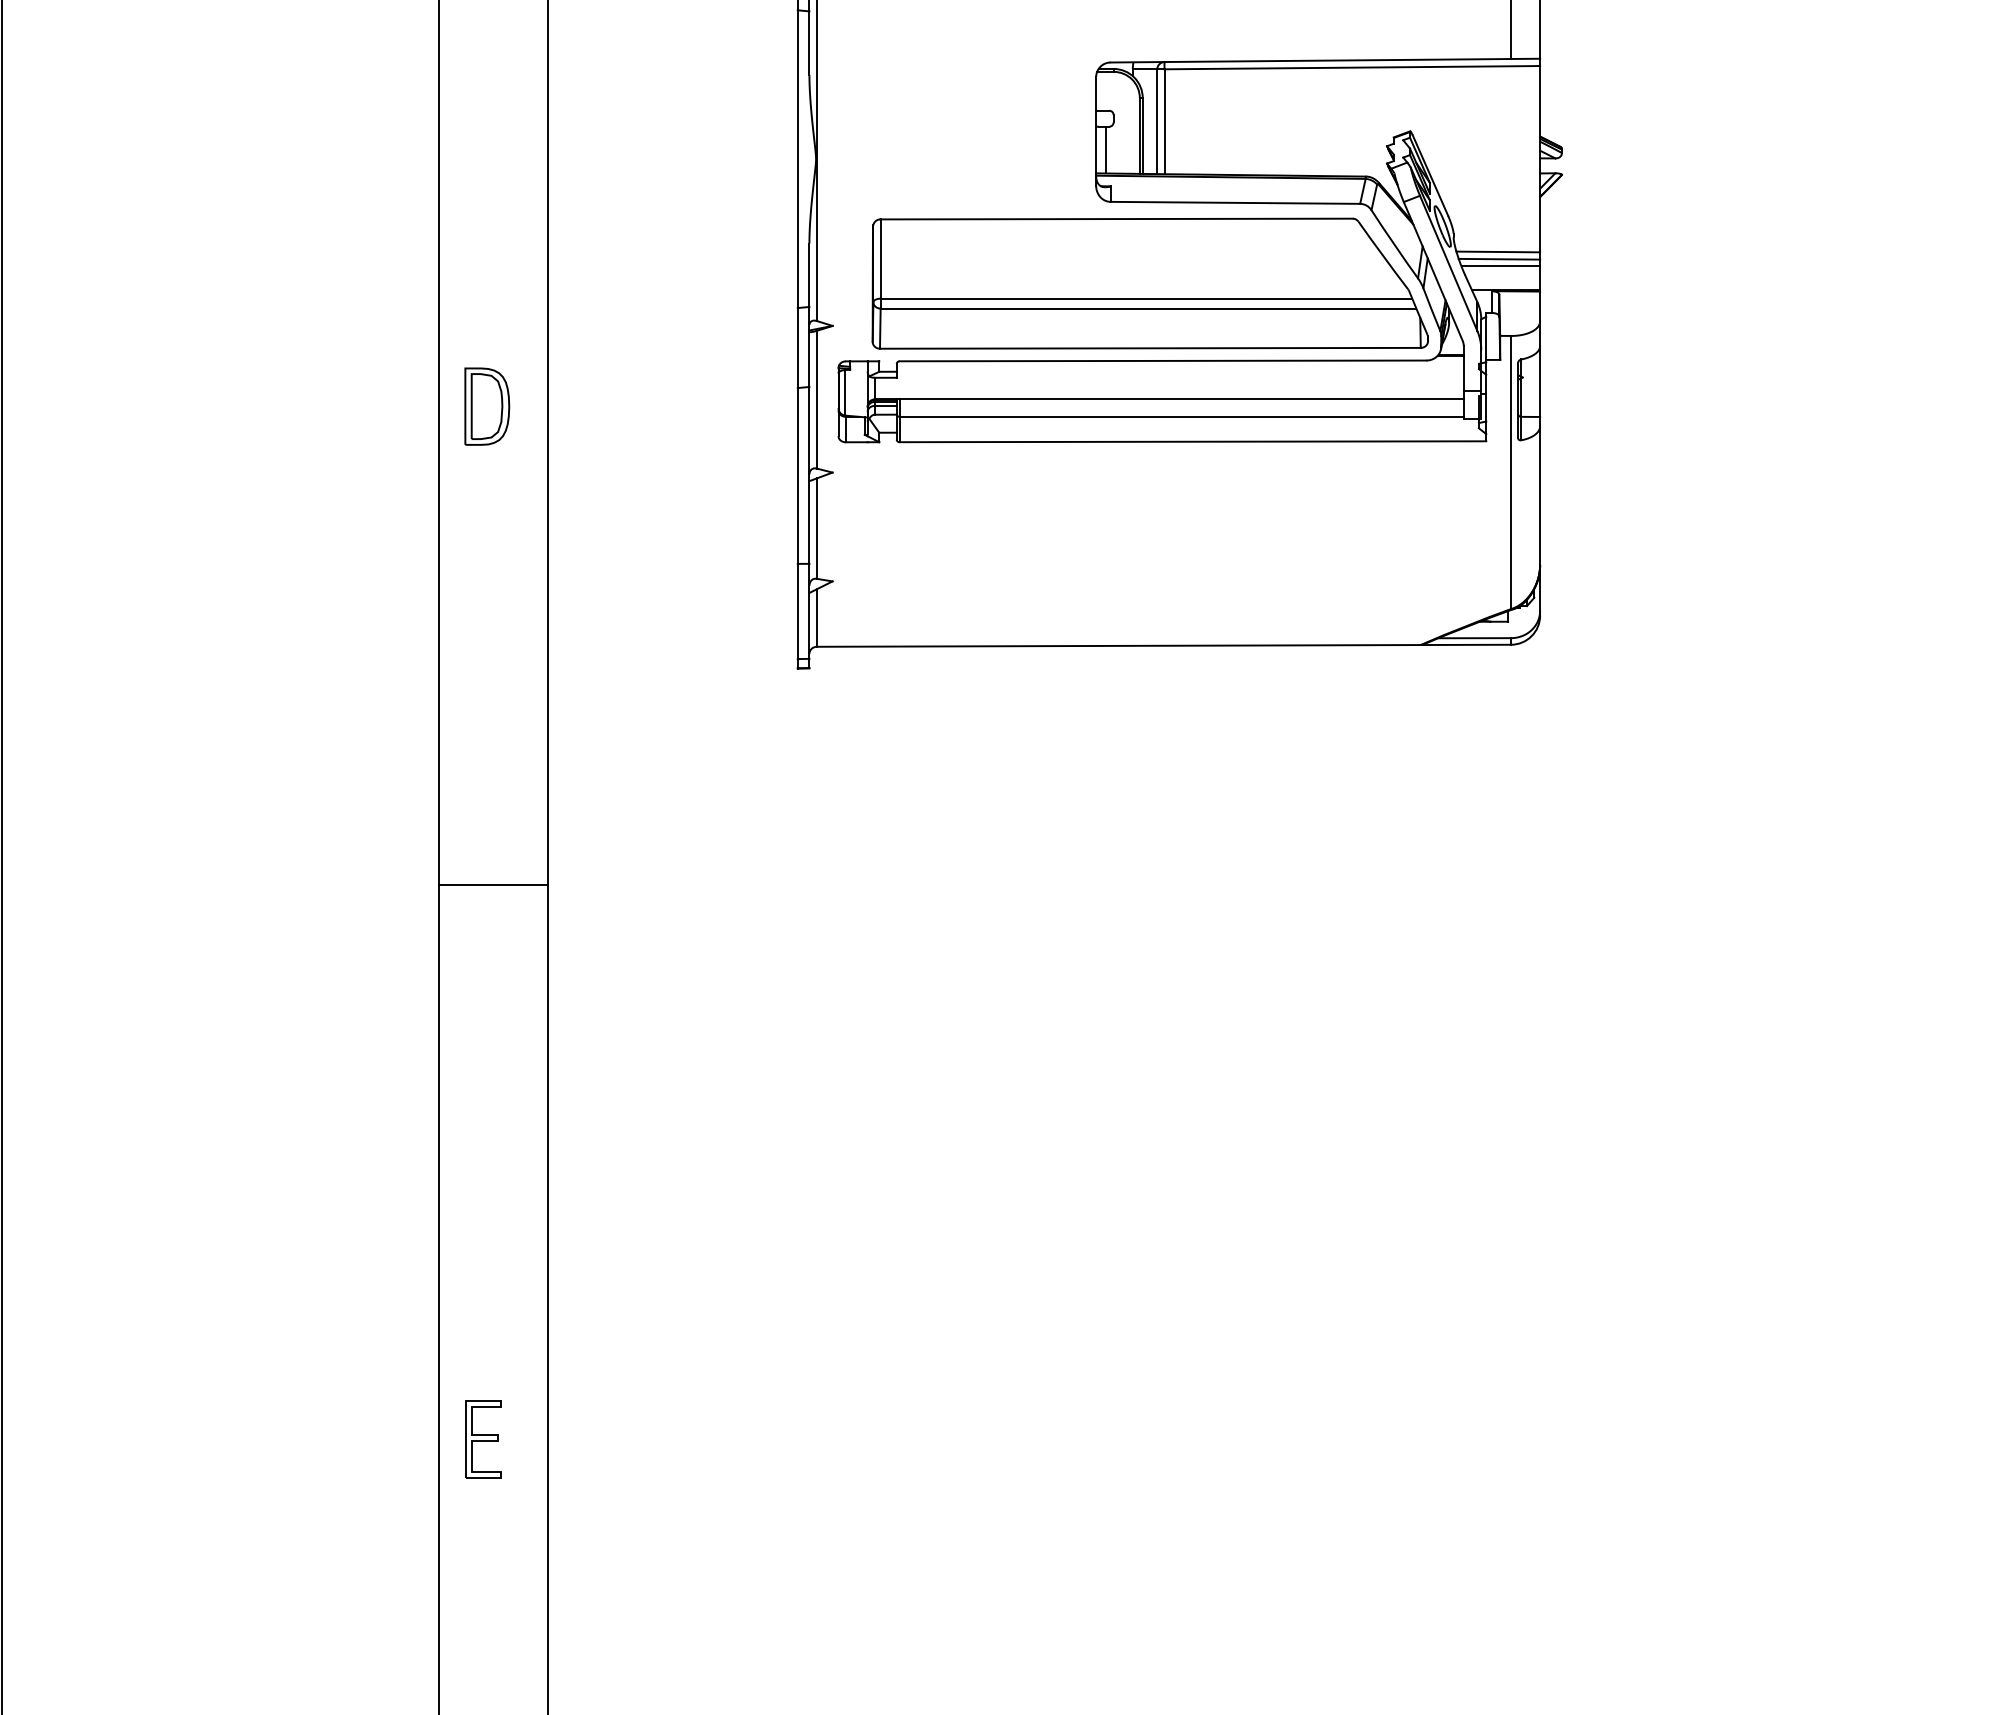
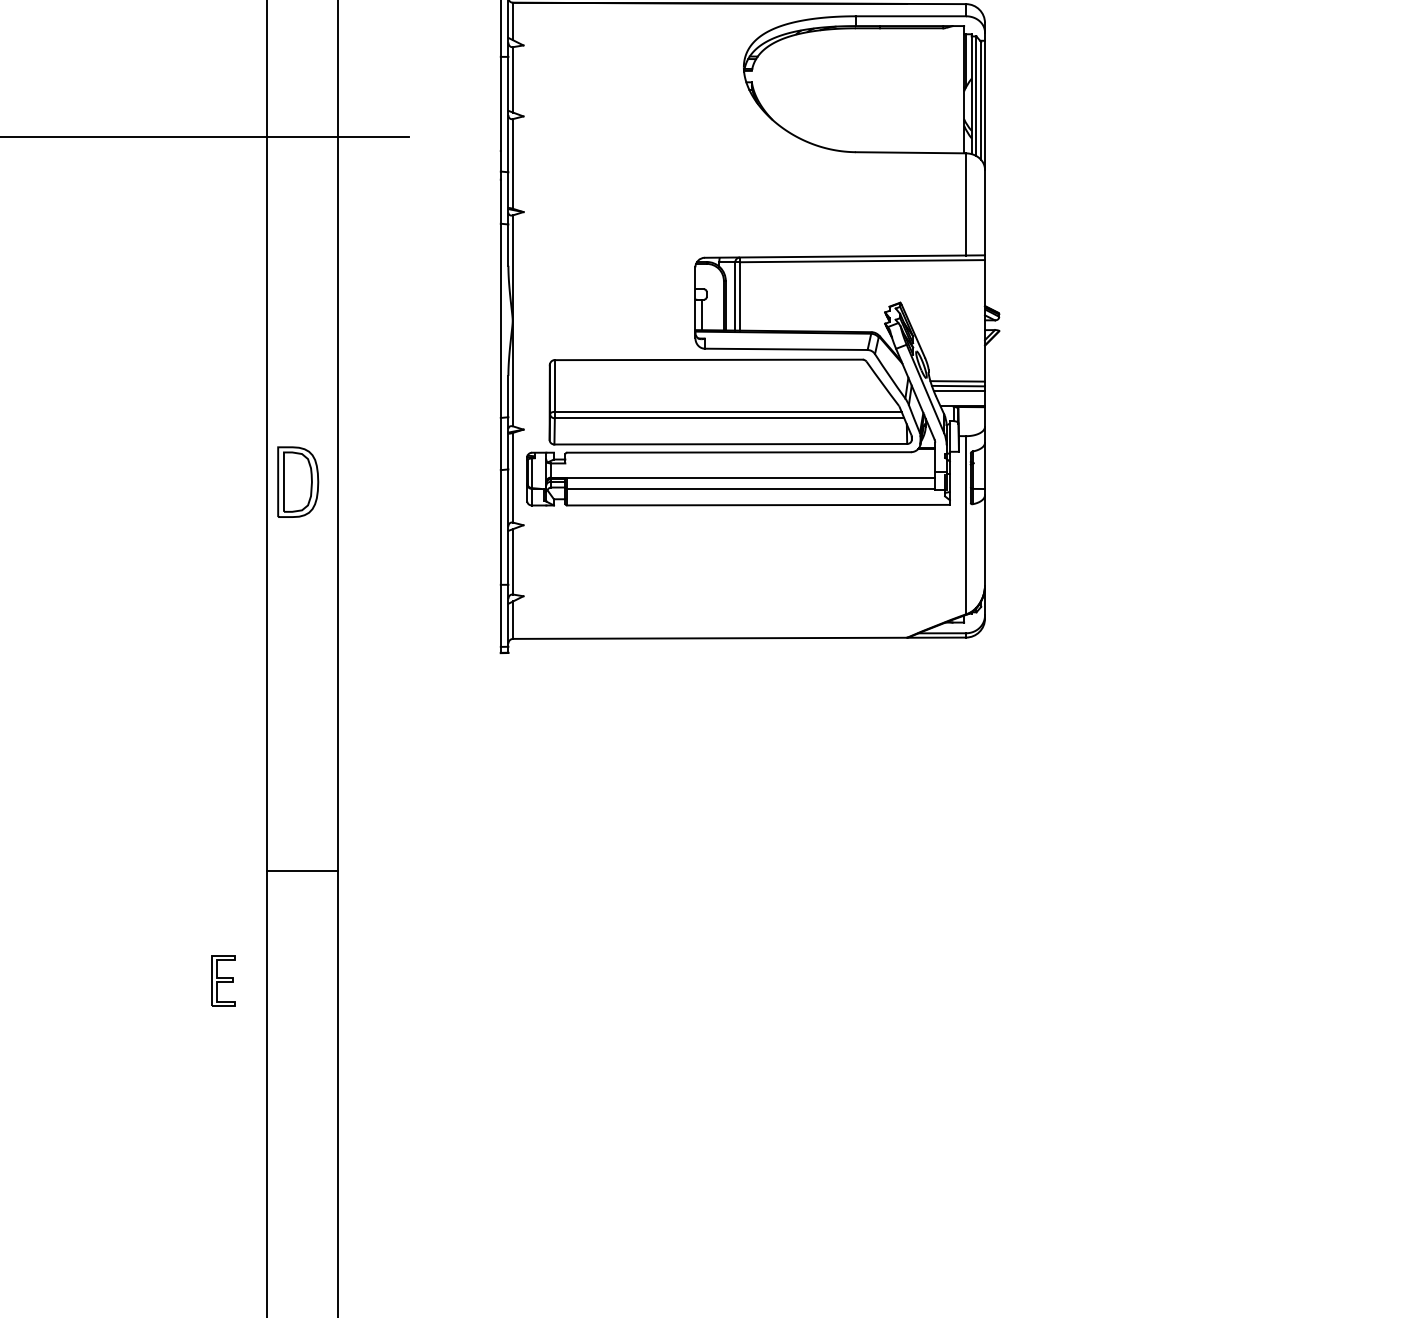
part: (487, 406) -> (298, 482), size x1.4
line: (492, 885) -> (301, 871), moved
part: (483, 1438) -> (223, 980), moved

